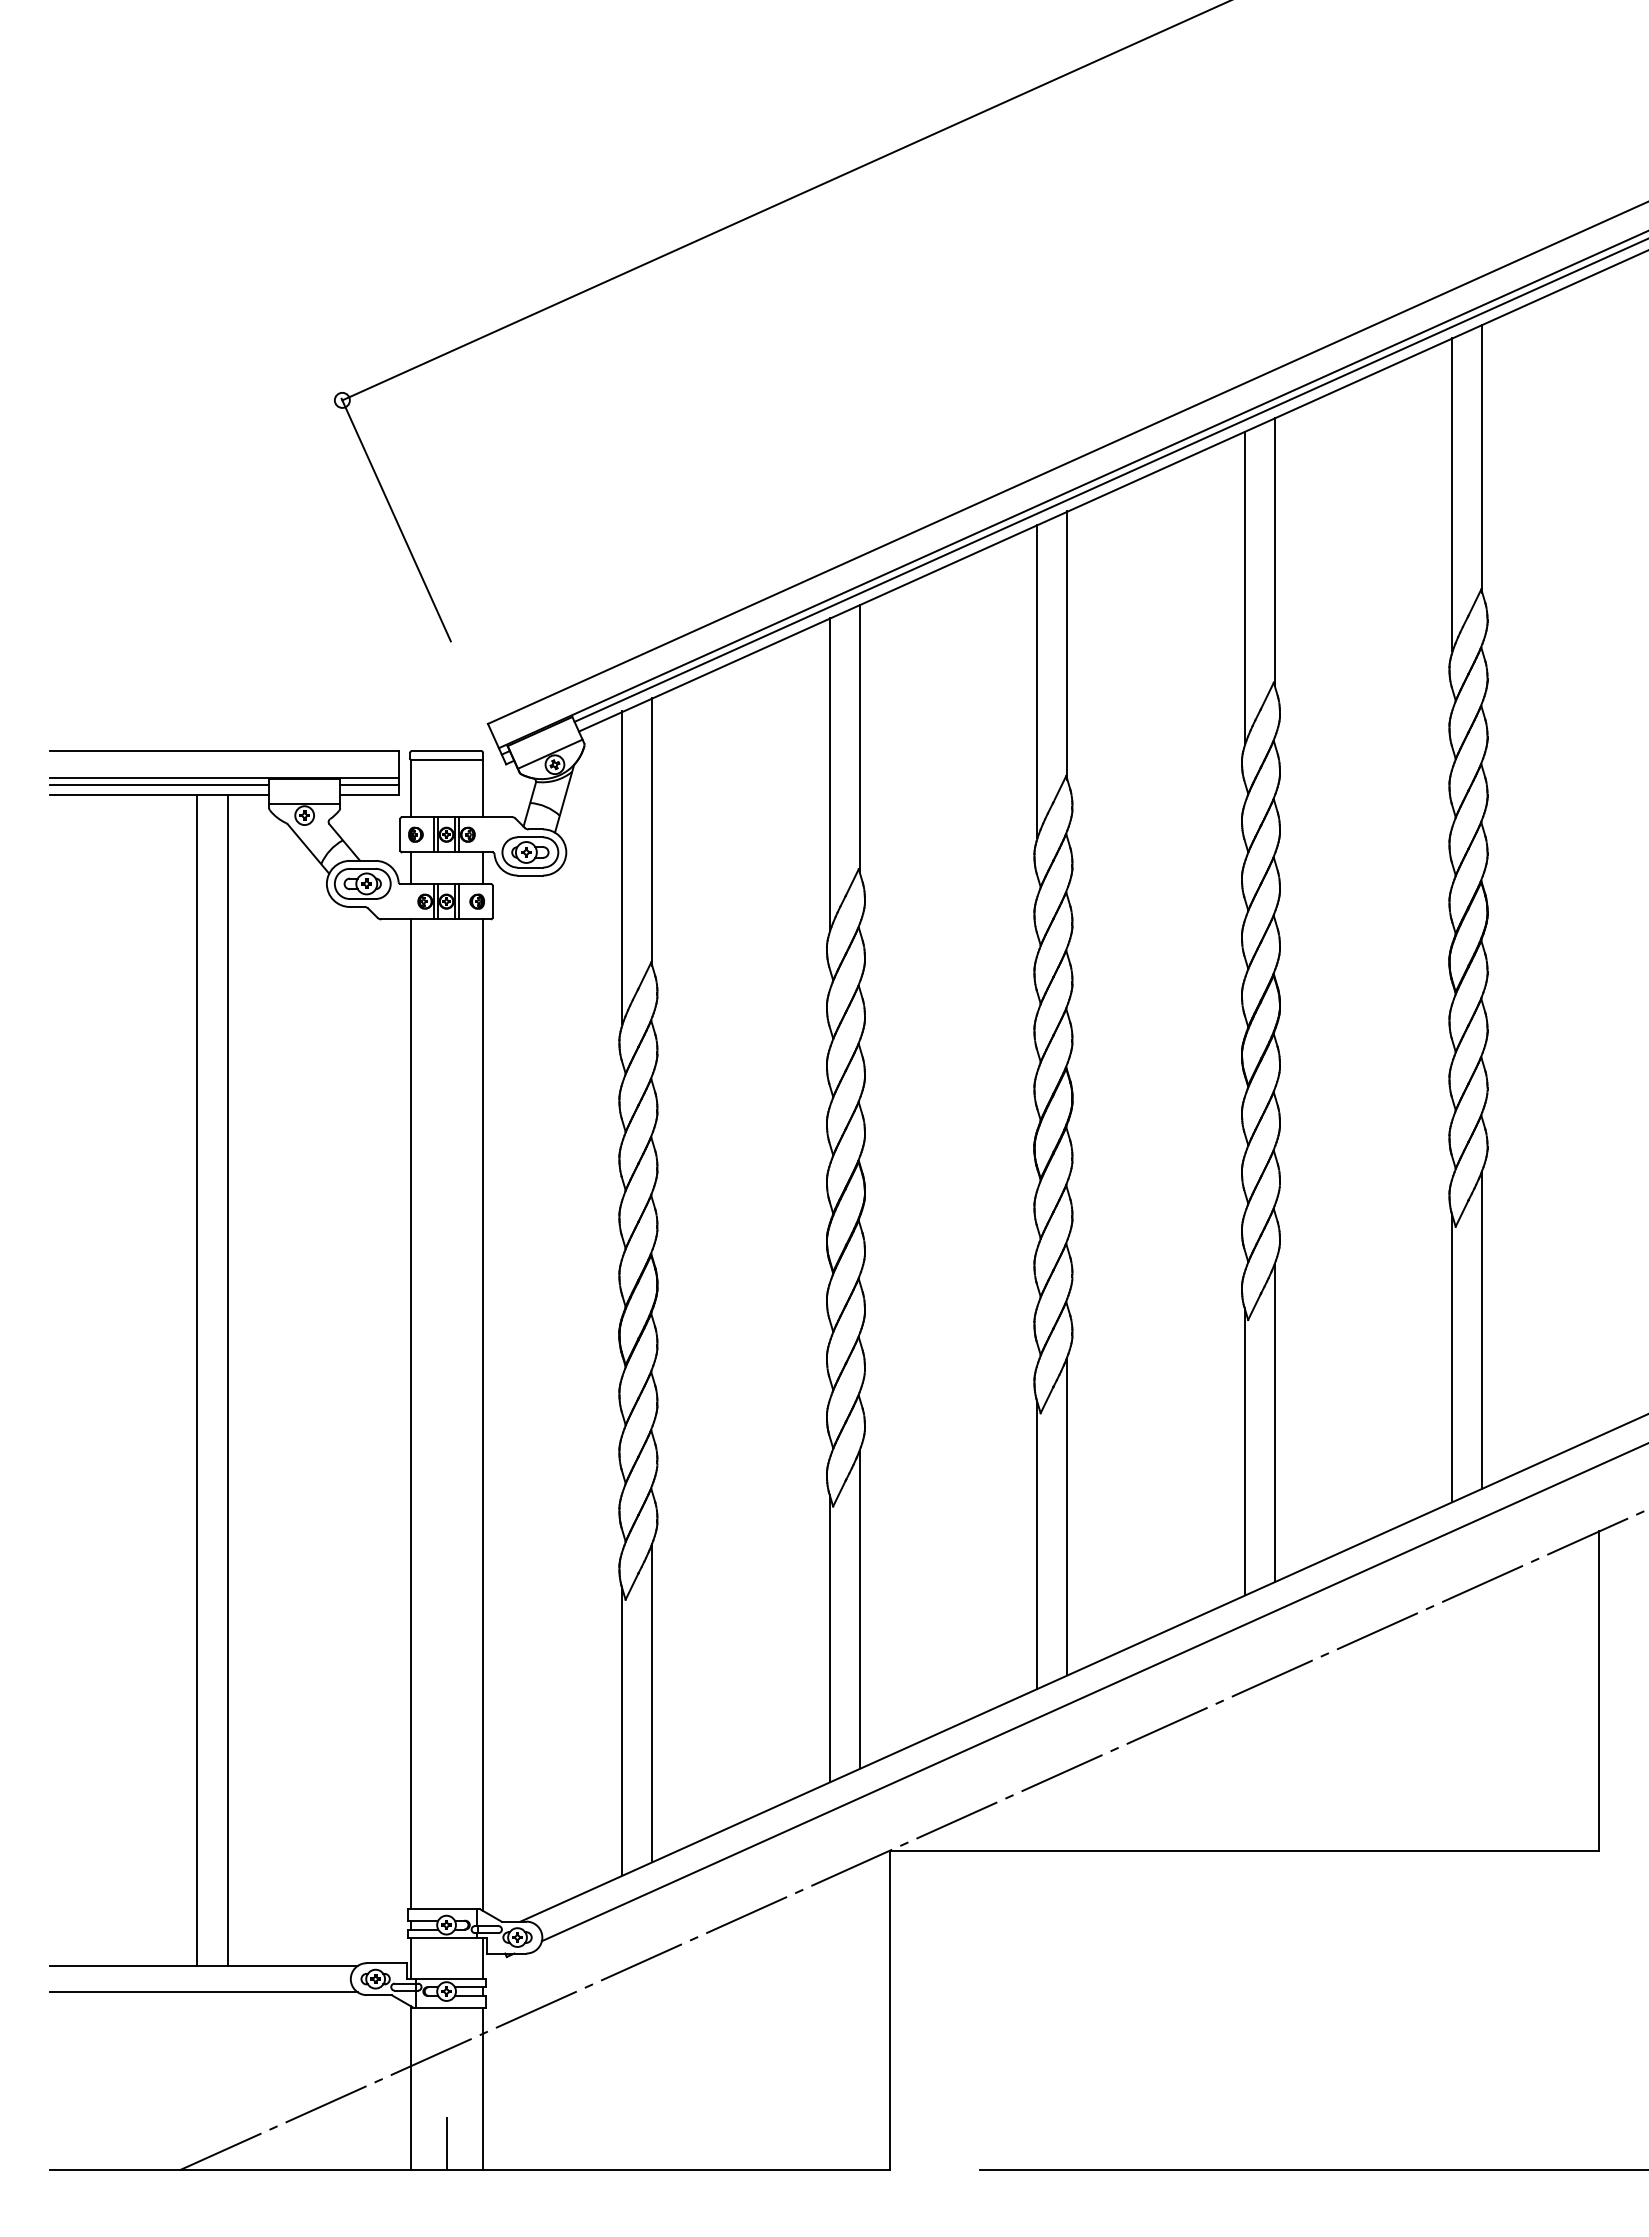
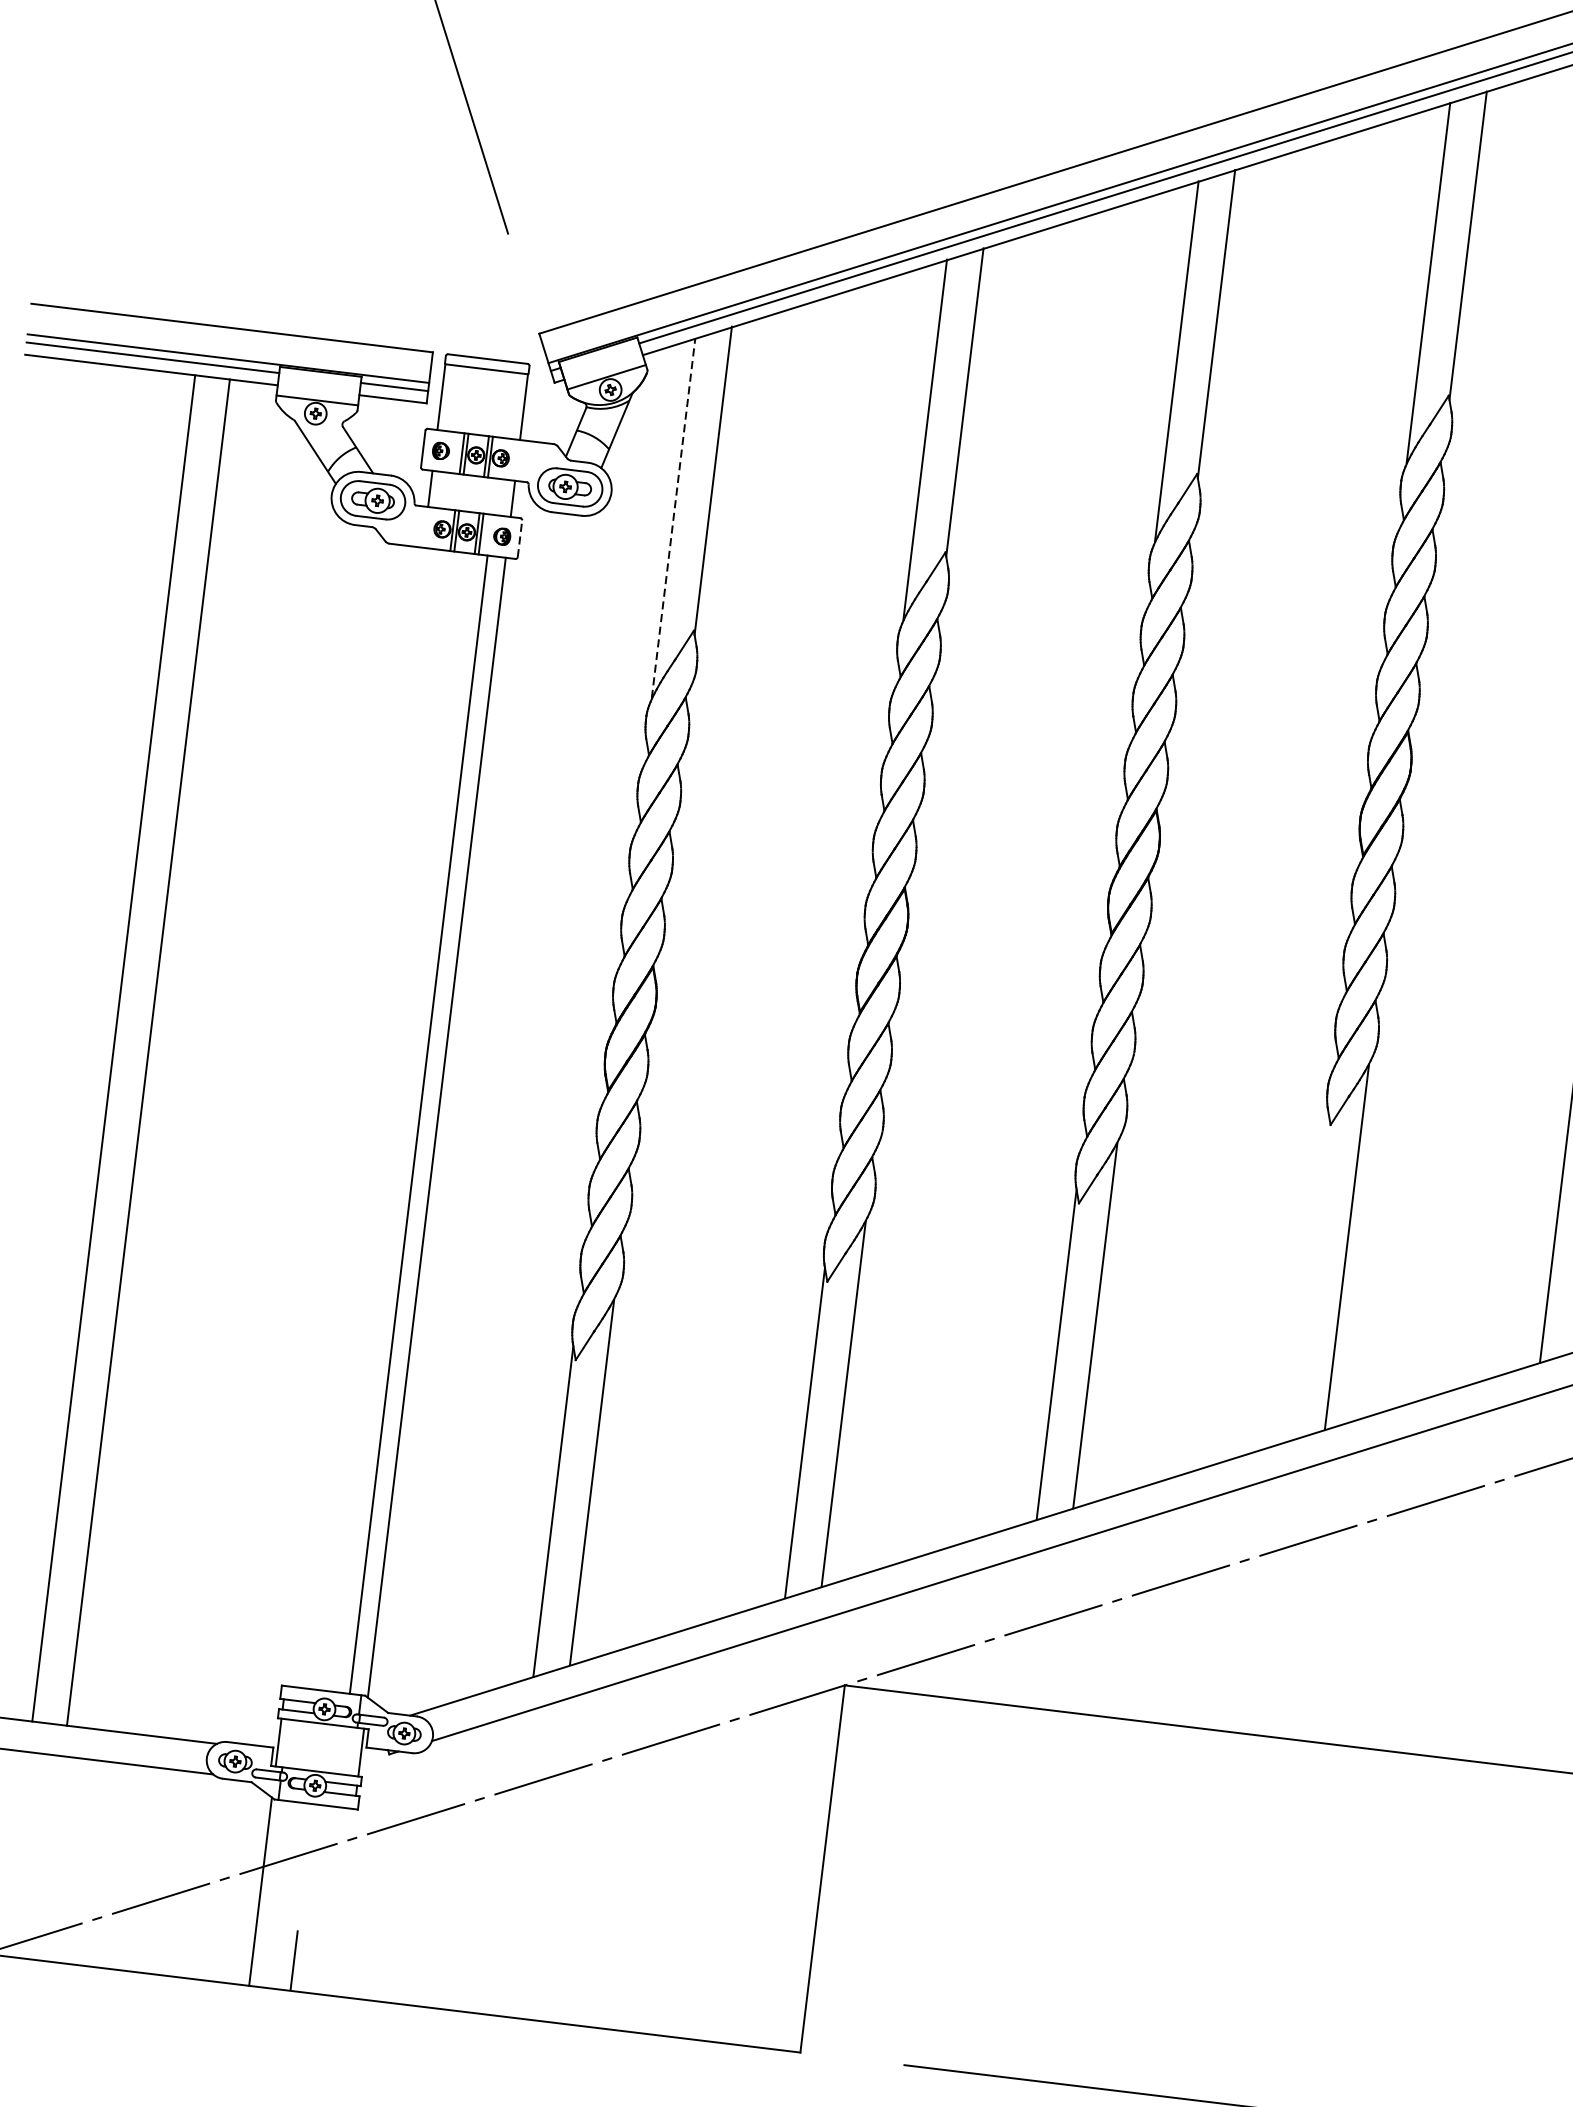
line: (622, 867) -> (674, 517), solid -> dashed
line: (492, 901) -> (519, 538), solid -> dashed
line: (410, 1414) -> (418, 1124), moved
line: (1244, 1451) -> (1308, 1275), removed
line: (482, 2088) -> (343, 1902), removed

